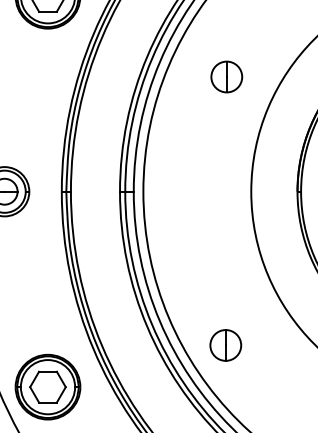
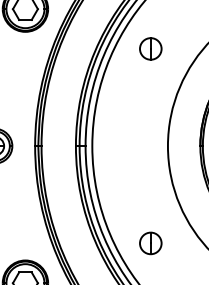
part: (226, 76) -> (150, 48), moved
part: (225, 345) -> (150, 243), moved

